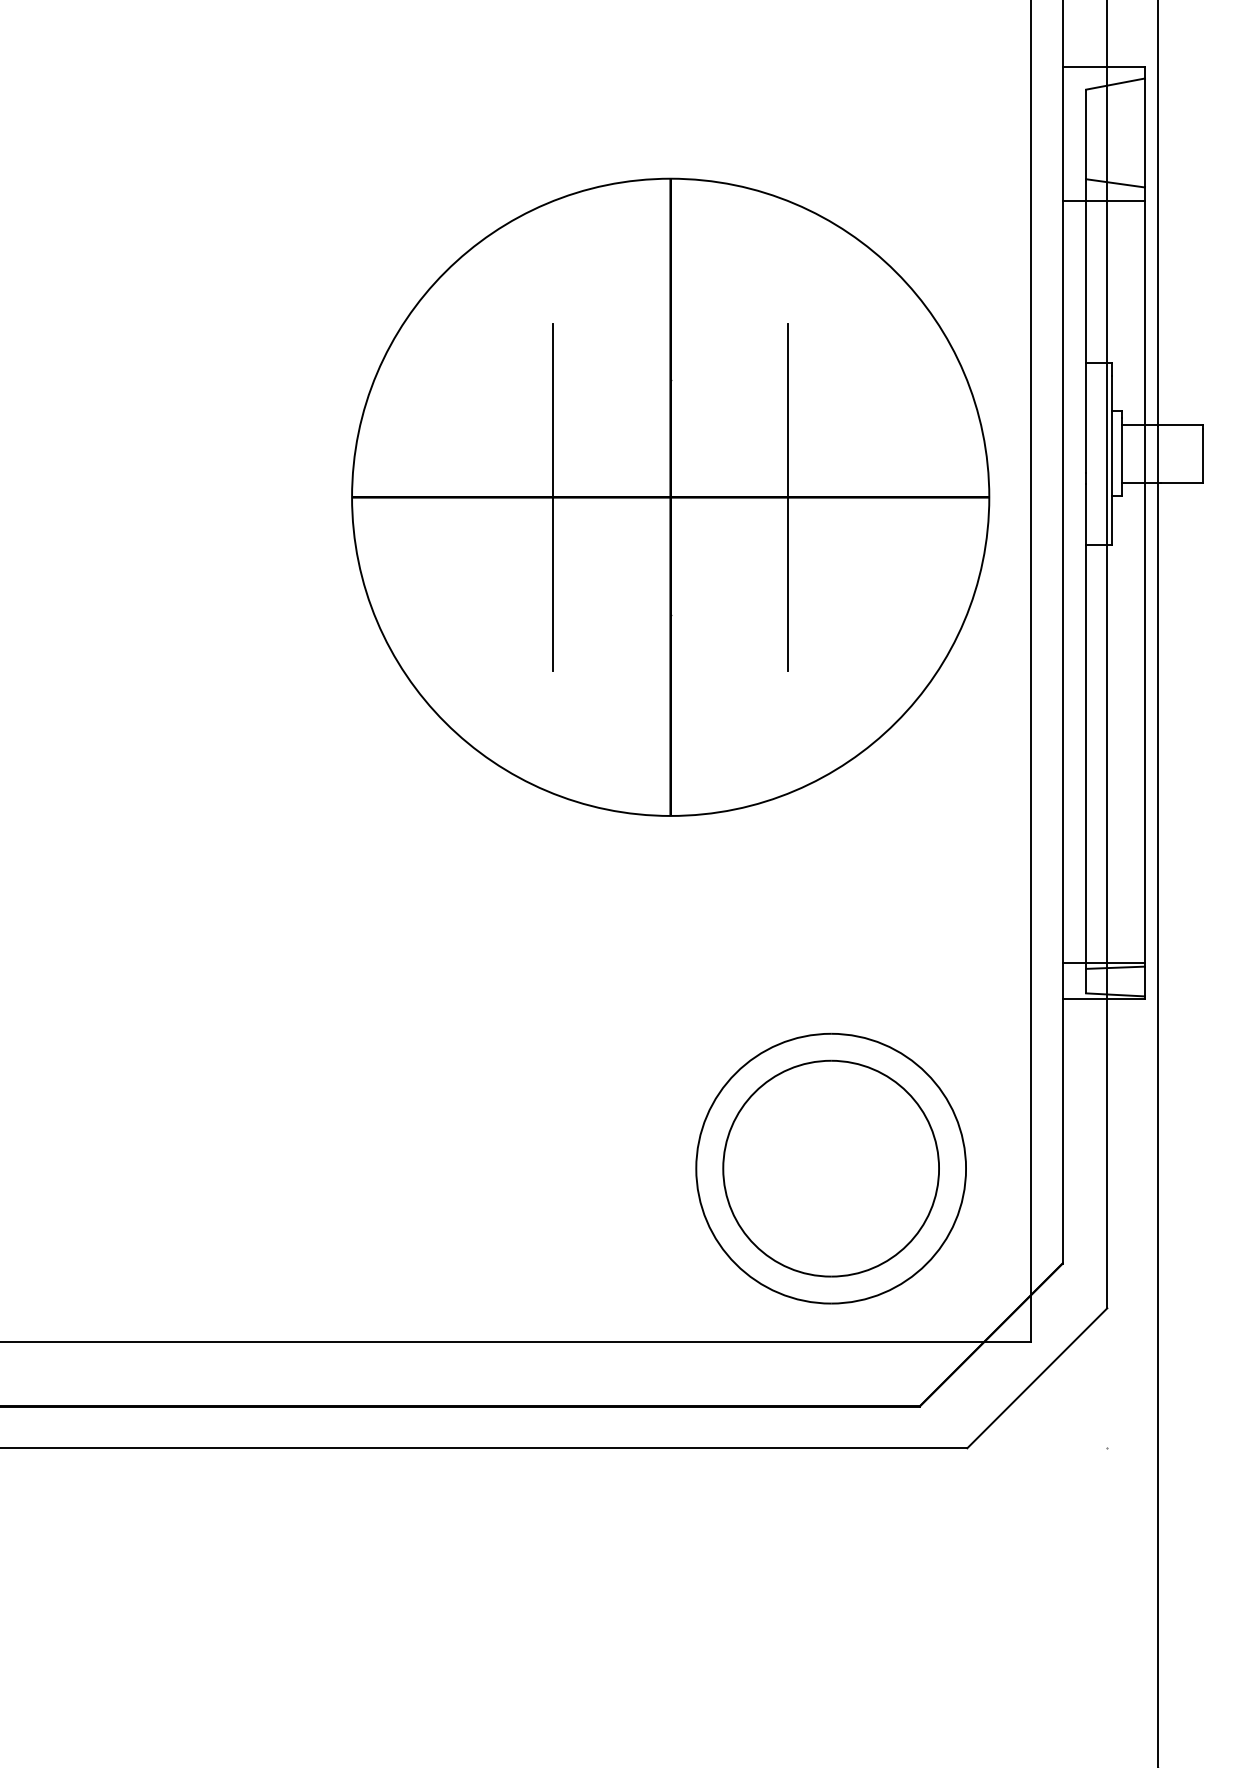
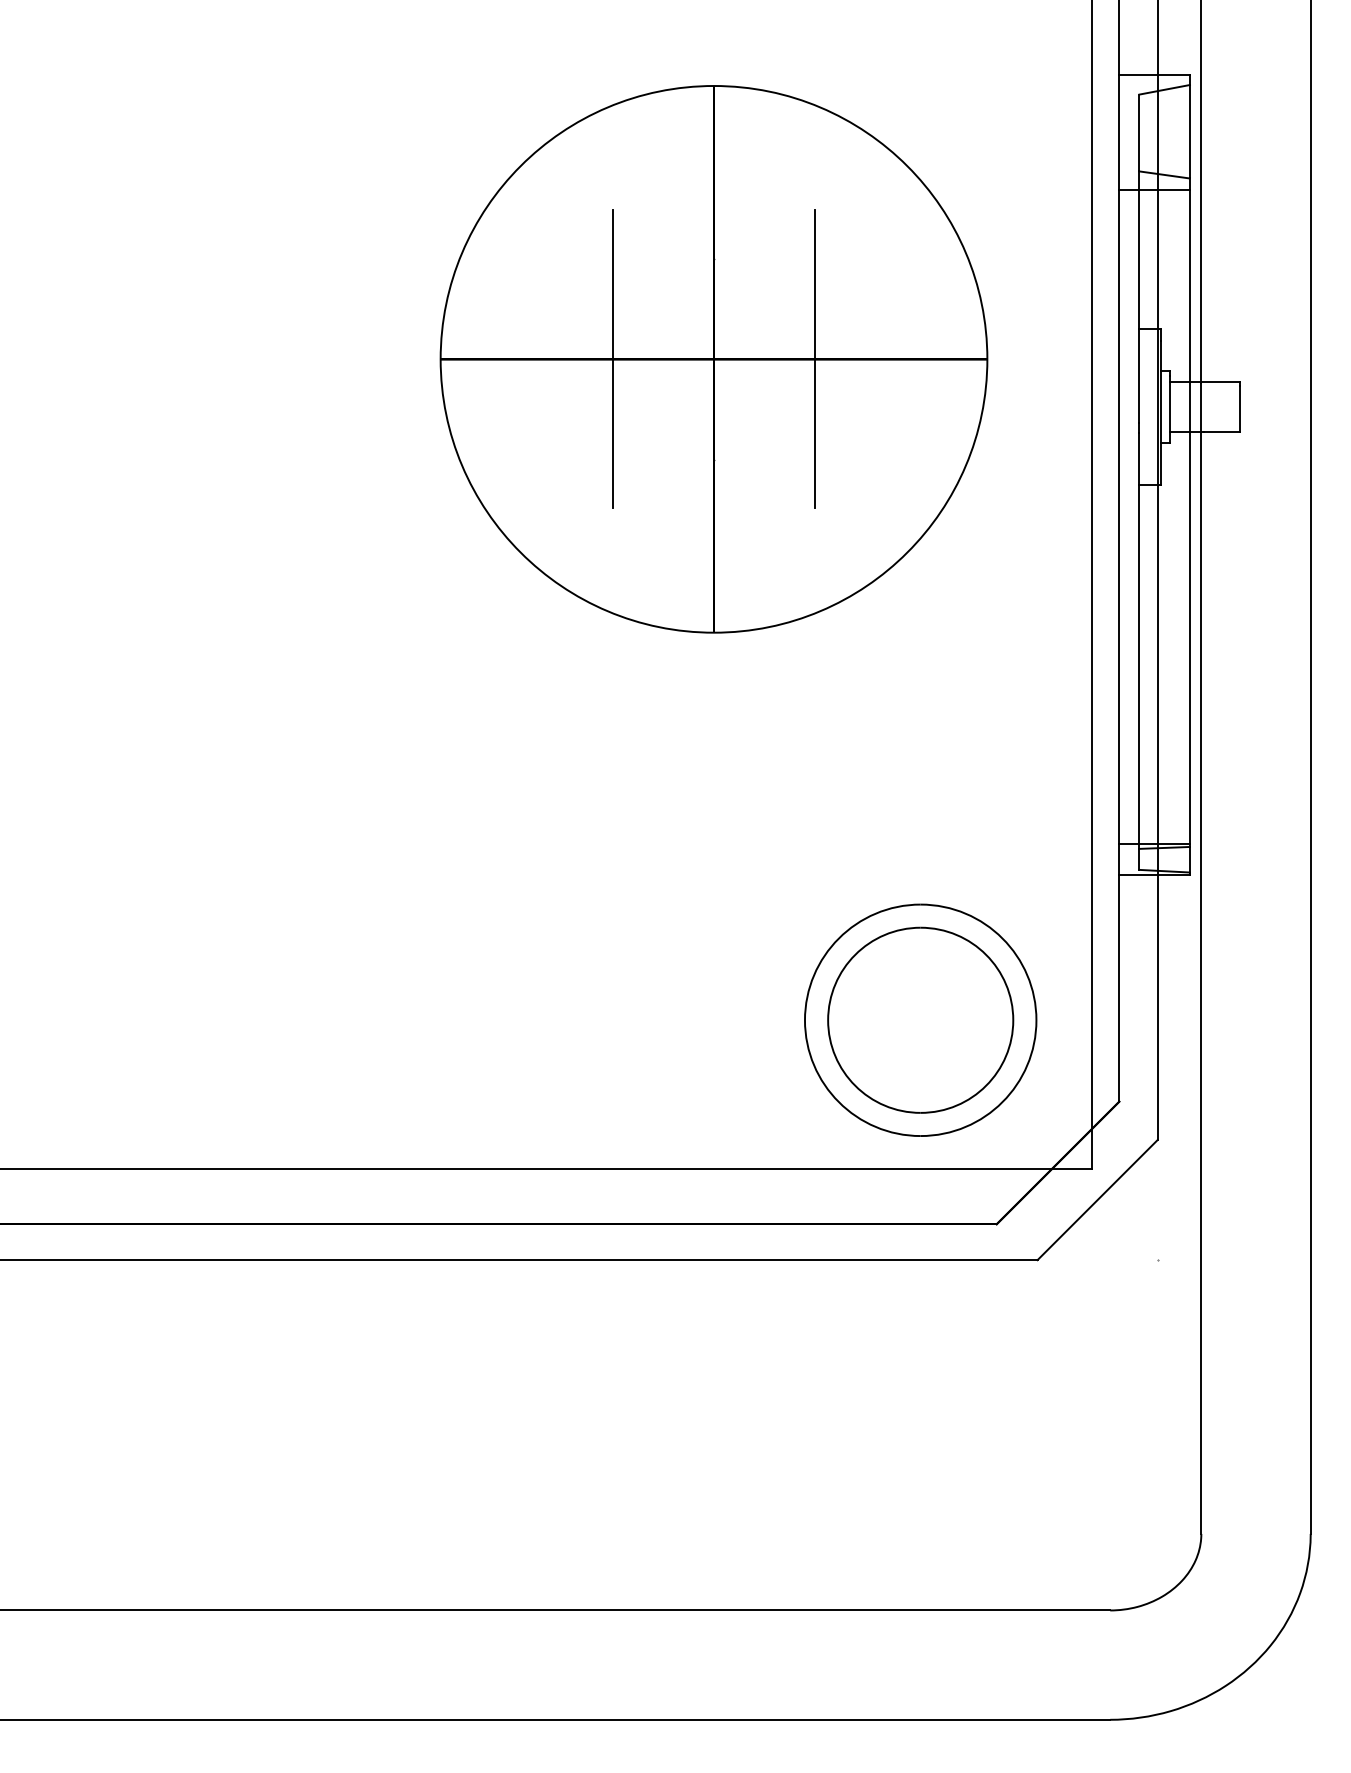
part: (670, 497) -> (713, 359), moved

